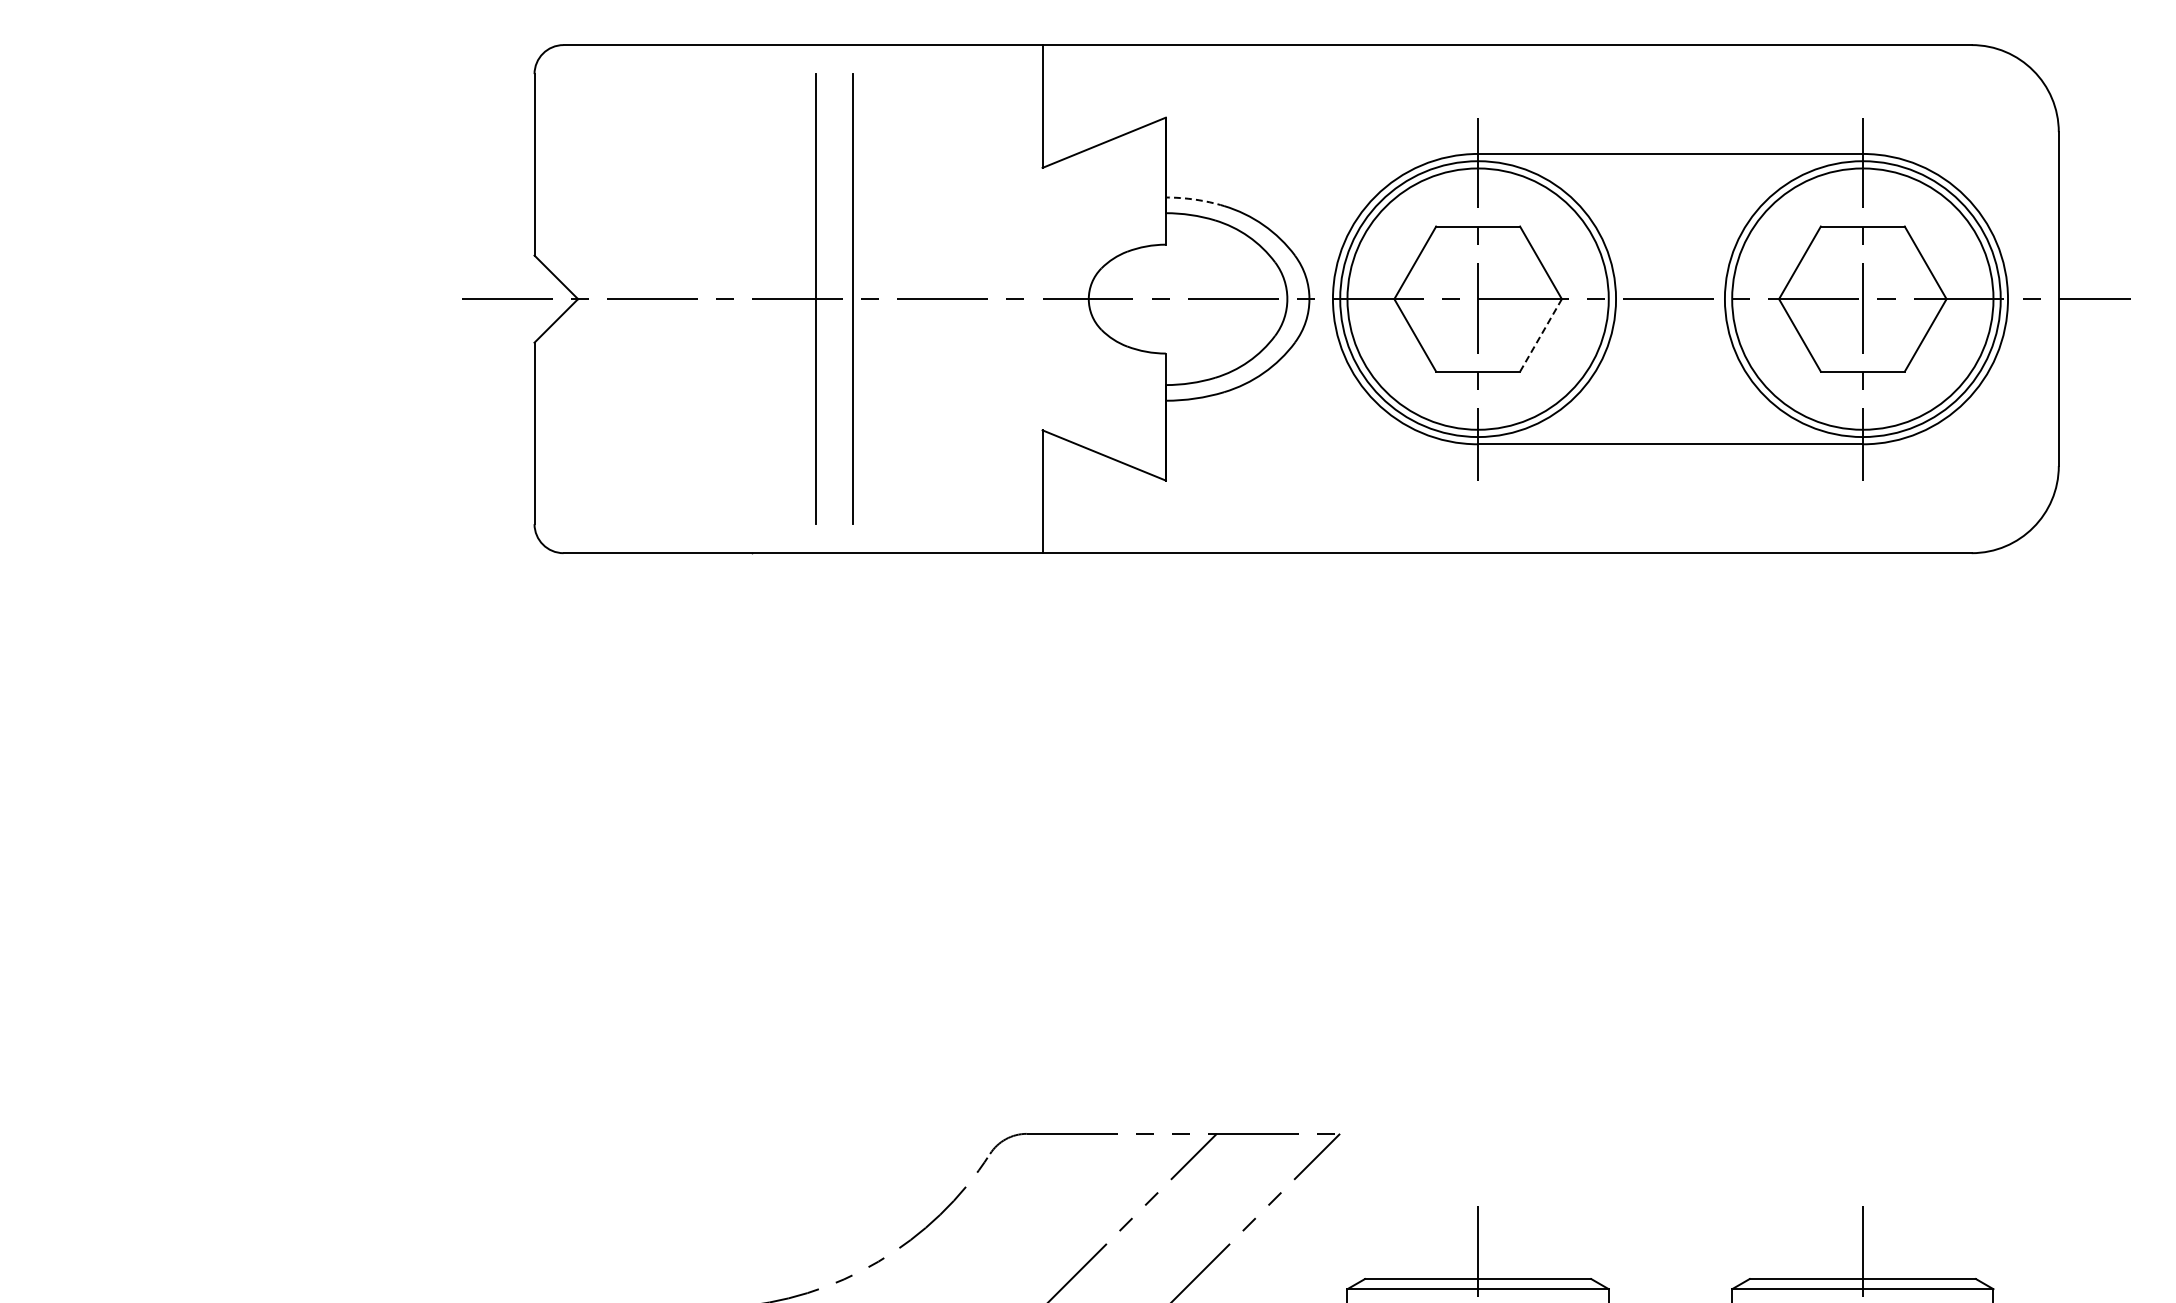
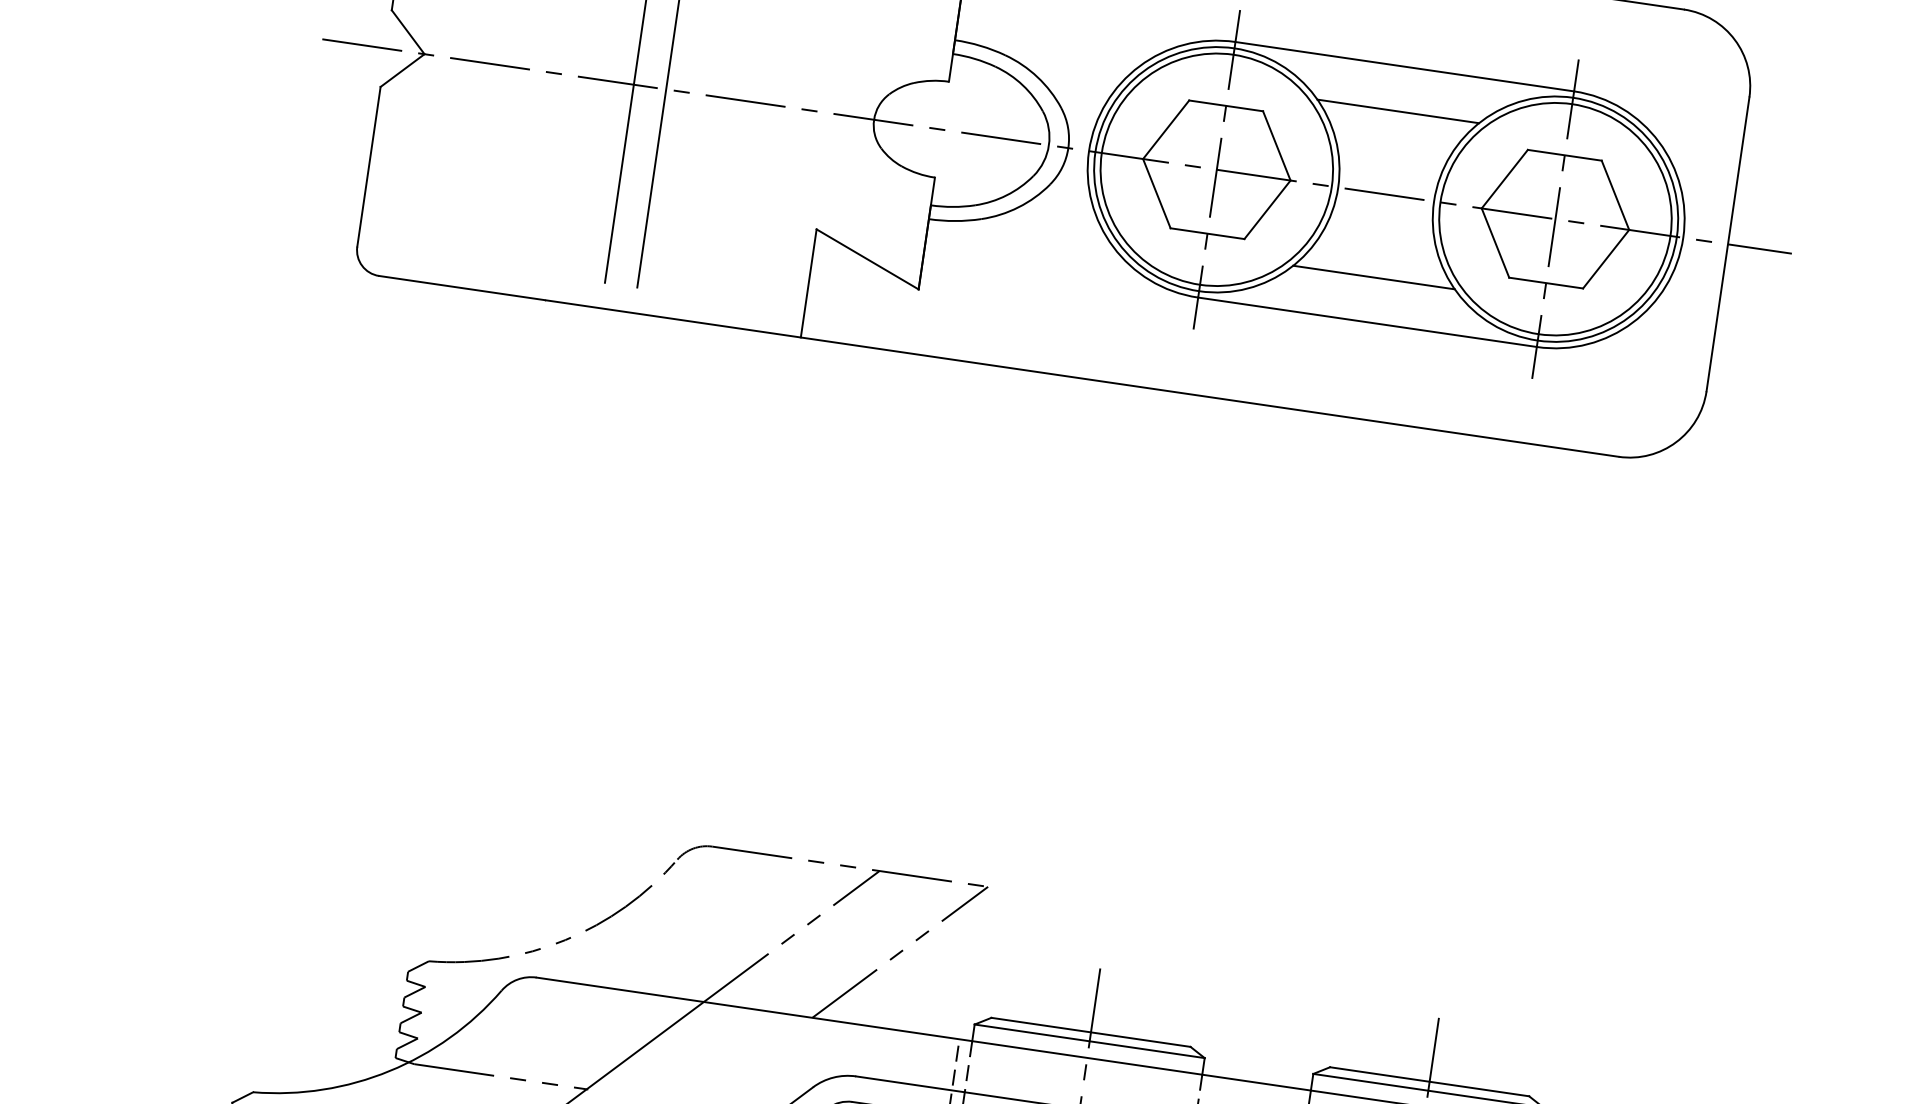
arc: (1195, 199) -> (980, 45), dashed -> solid
line: (1670, 204) -> (1398, 111), added
line: (1540, 335) -> (1267, 209), dashed -> solid
line: (1670, 393) -> (1374, 277), added

